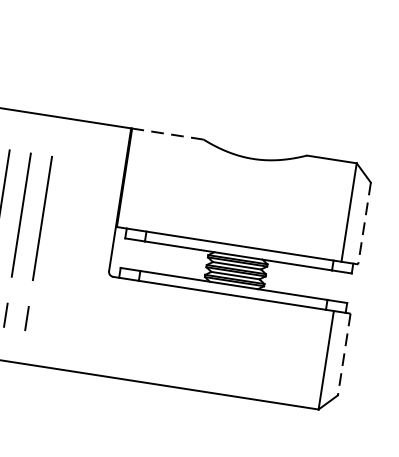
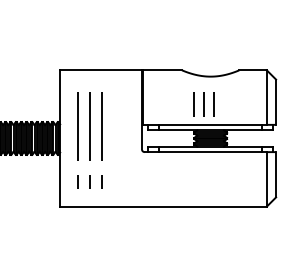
line: (168, 134) -> (162, 70), dashed -> solid
line: (214, 204) -> (193, 104), added
line: (232, 207) -> (203, 104), added
line: (250, 210) -> (213, 104), added
line: (365, 224) -> (276, 102), dashed -> solid
line: (345, 354) -> (276, 174), dashed -> solid

